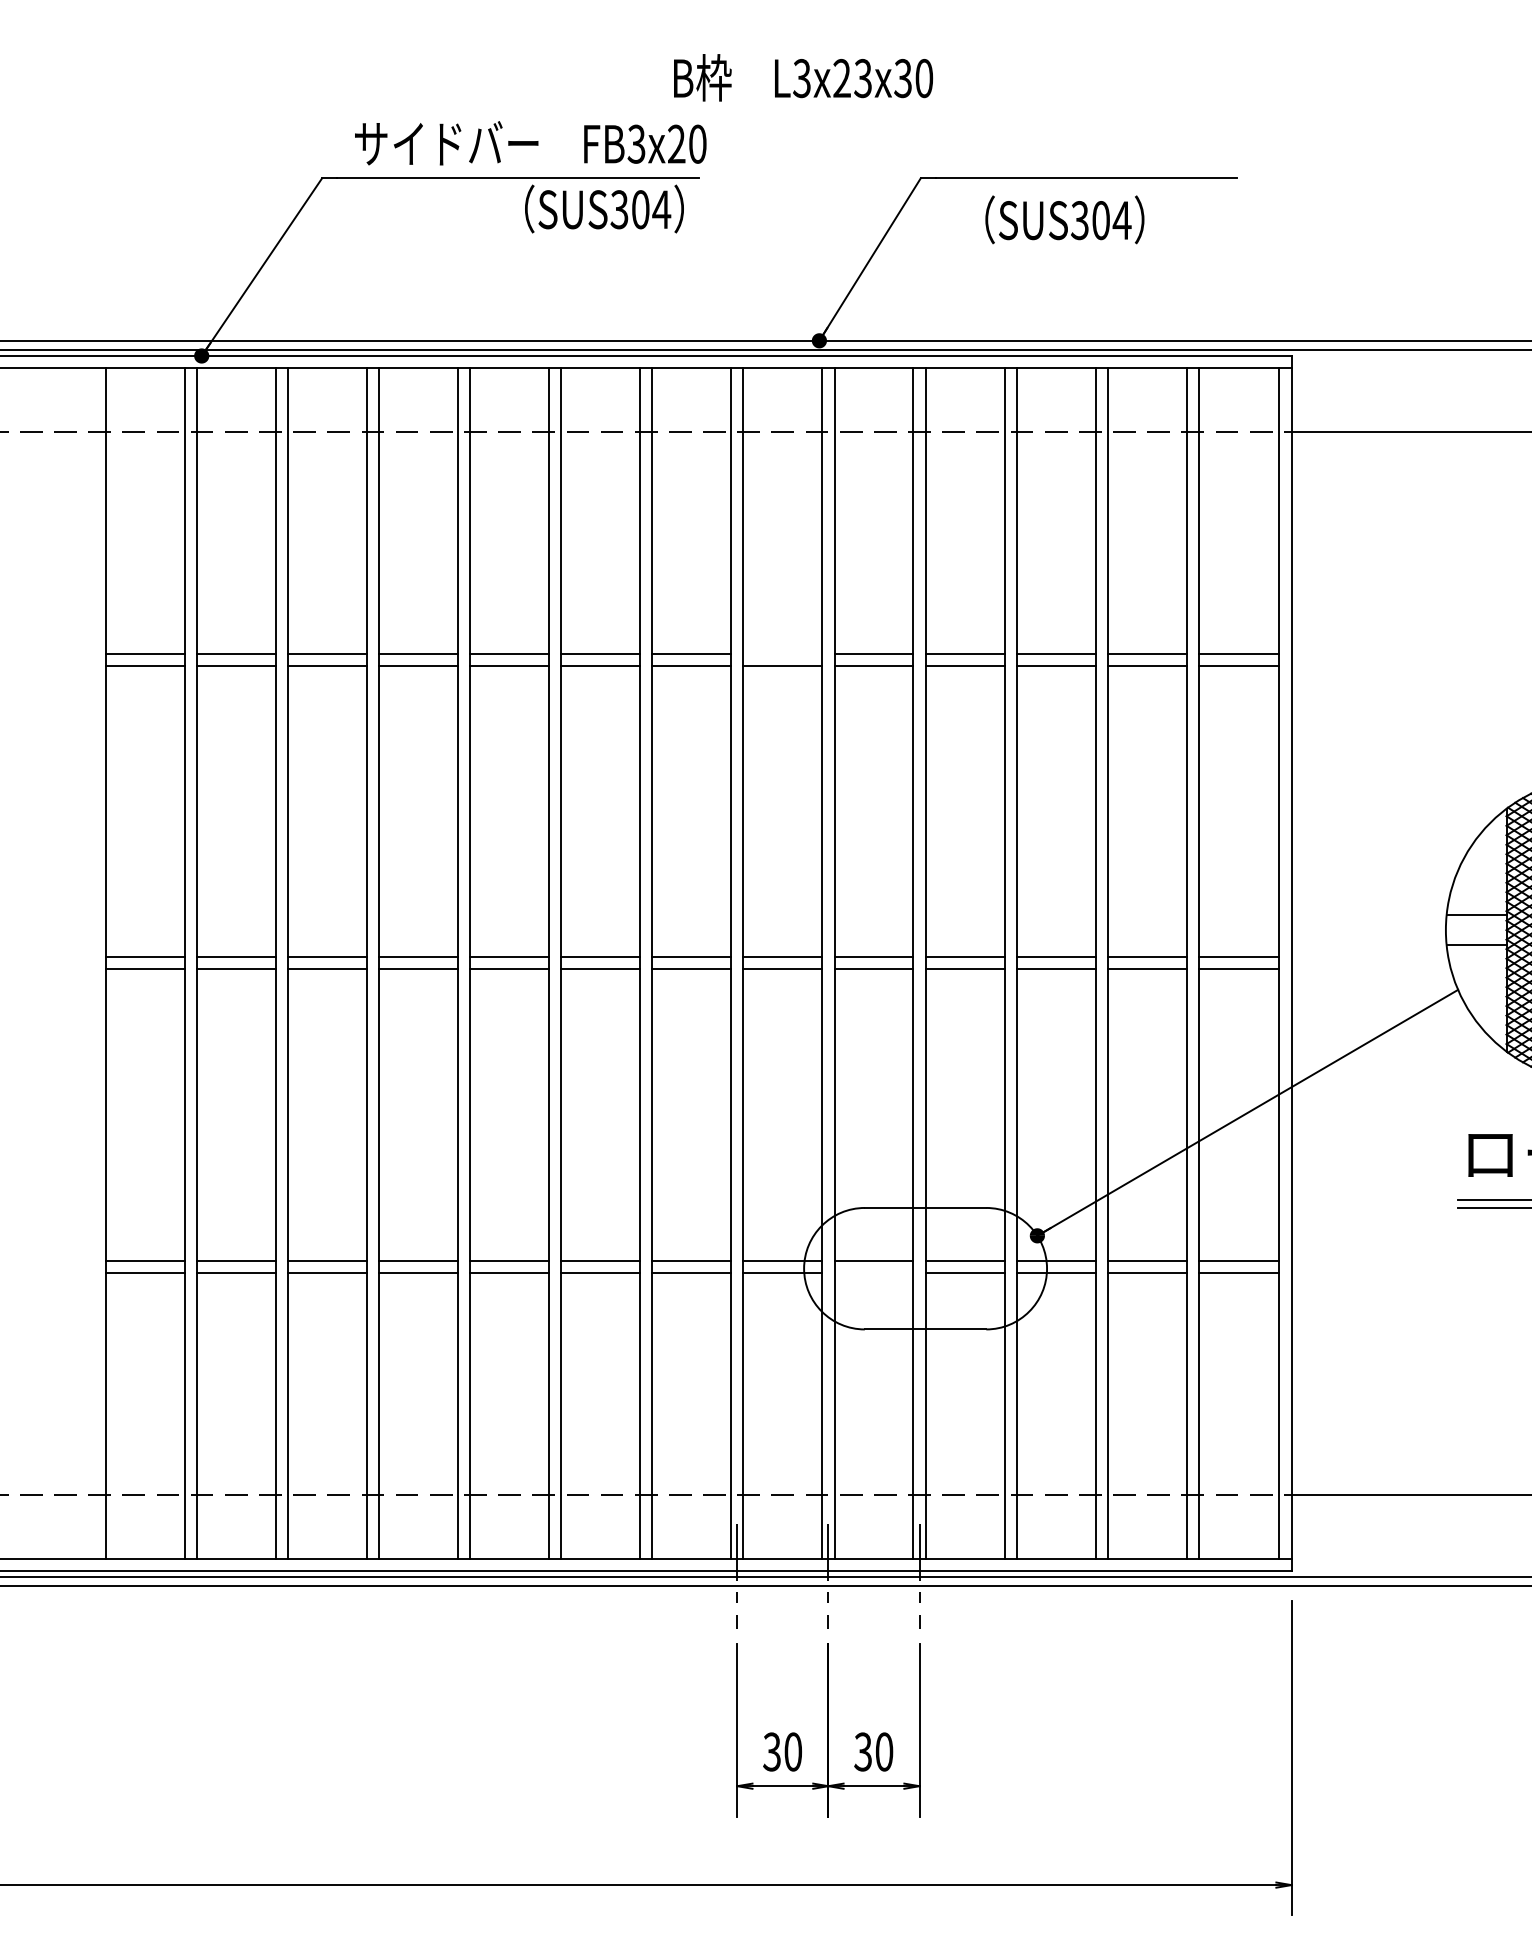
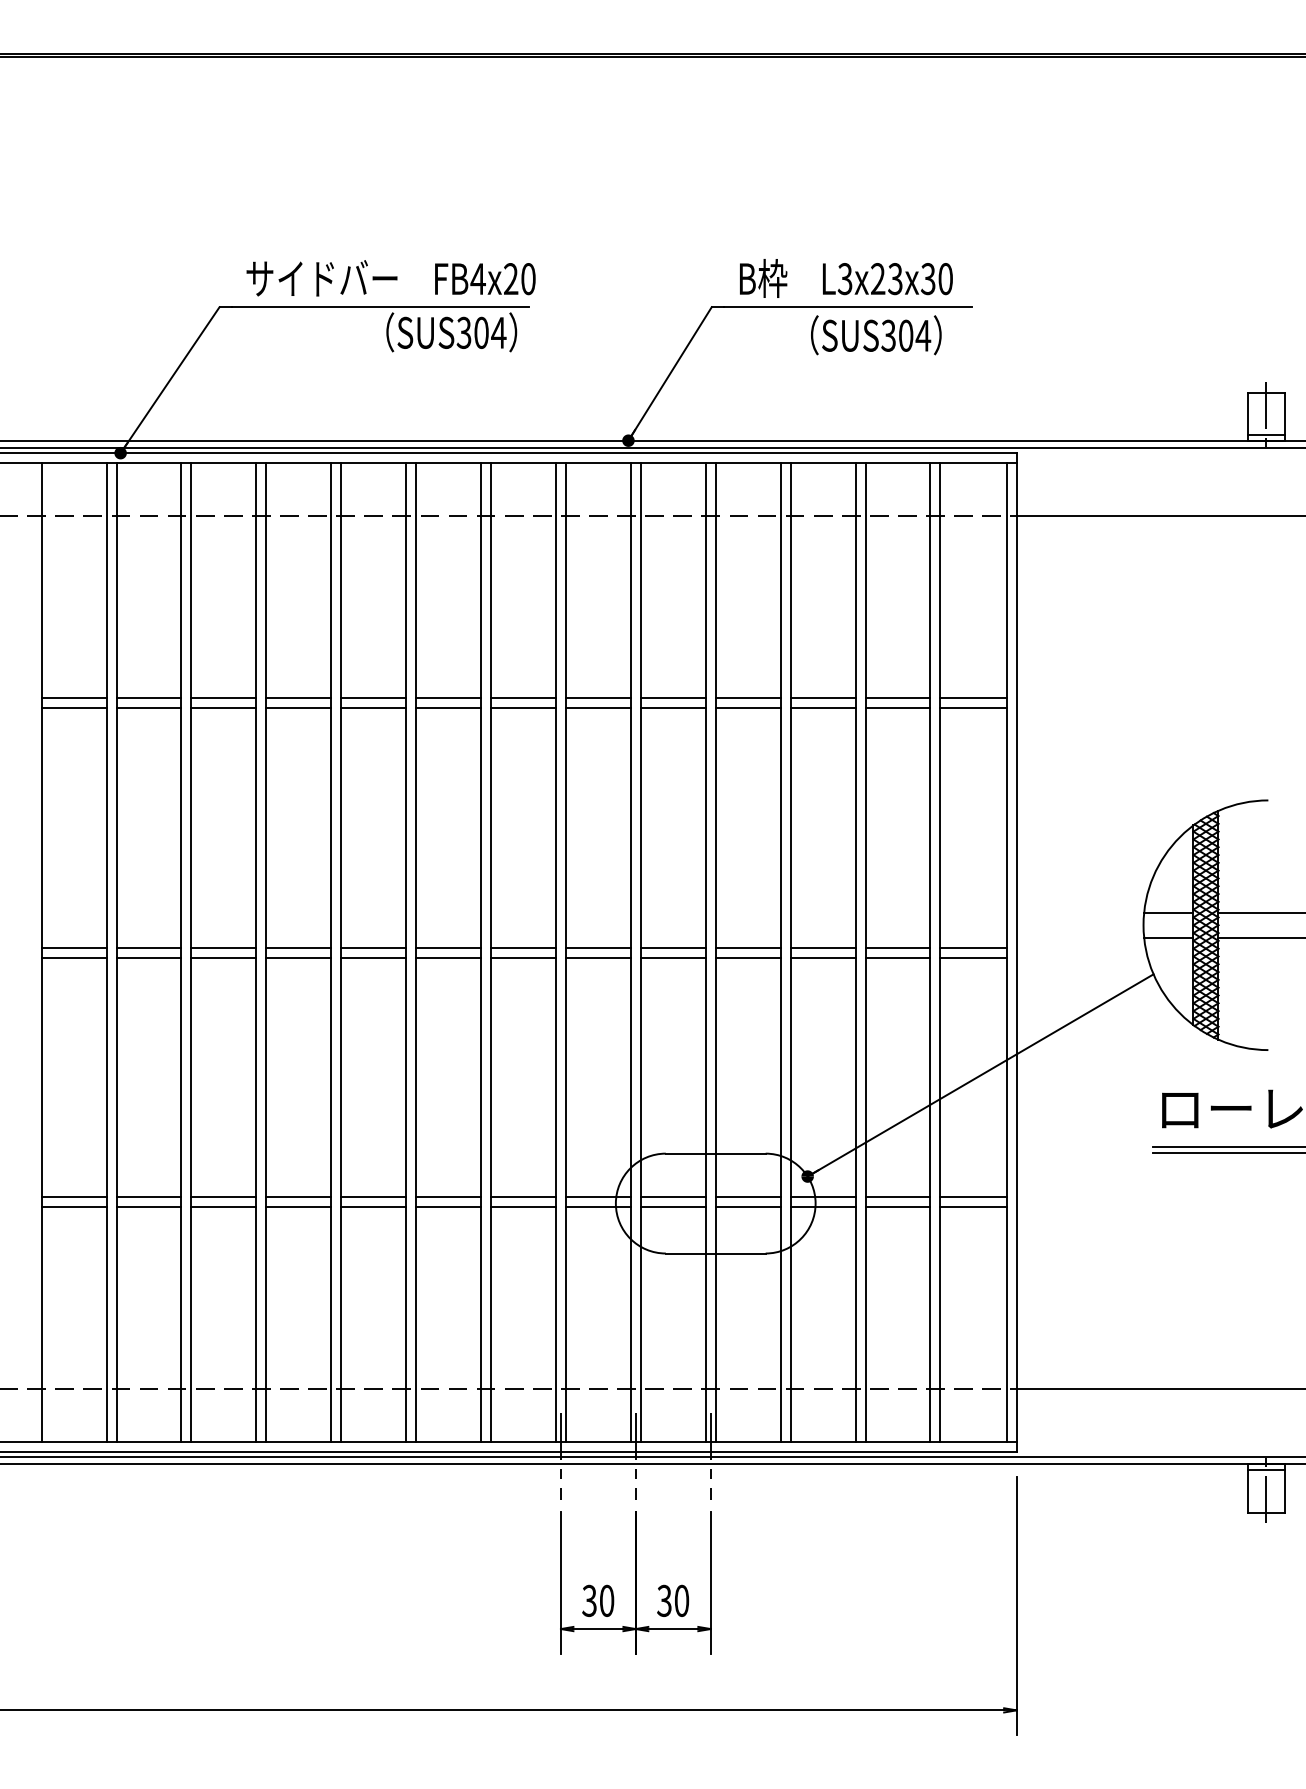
text: (803, 77) -> (846, 278), moved
text: (635, 144) -> (477, 279), FB3x20 -> FB4x20
text: (1065, 220) -> (876, 335), moved
line: (781, 653) -> (597, 697), added
line: (872, 1273) -> (672, 1207), added

